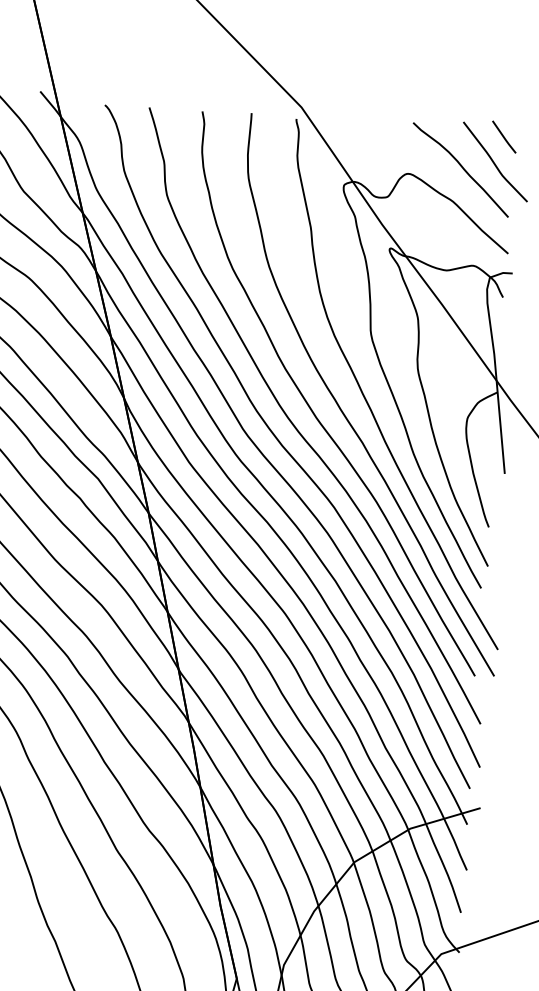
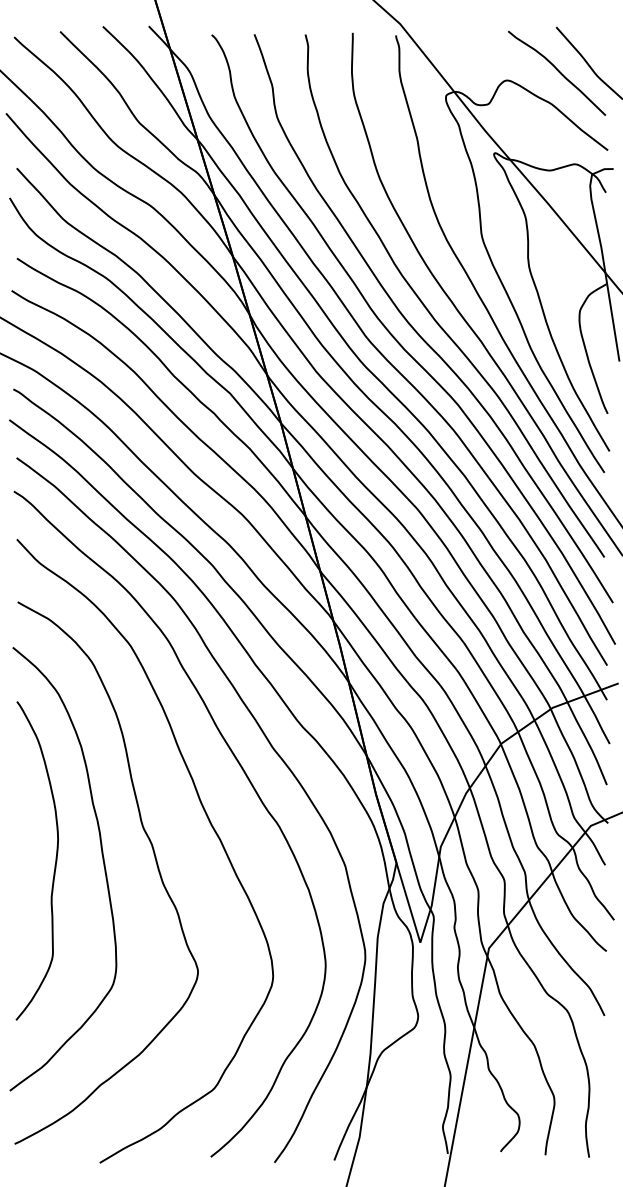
line: (503, 136) -> (595, 38), removed

